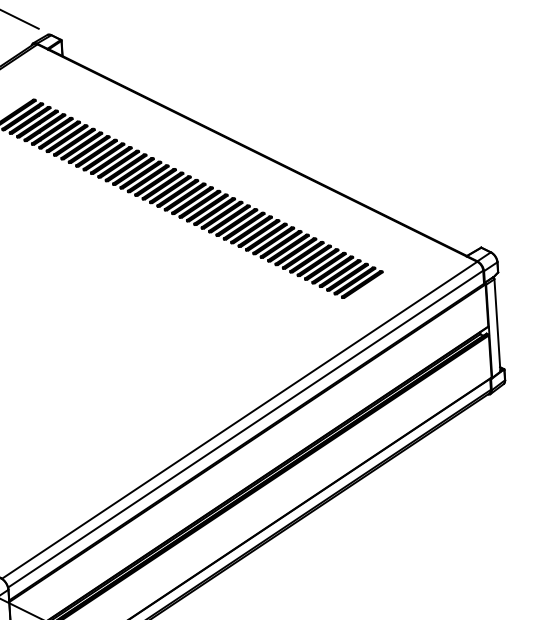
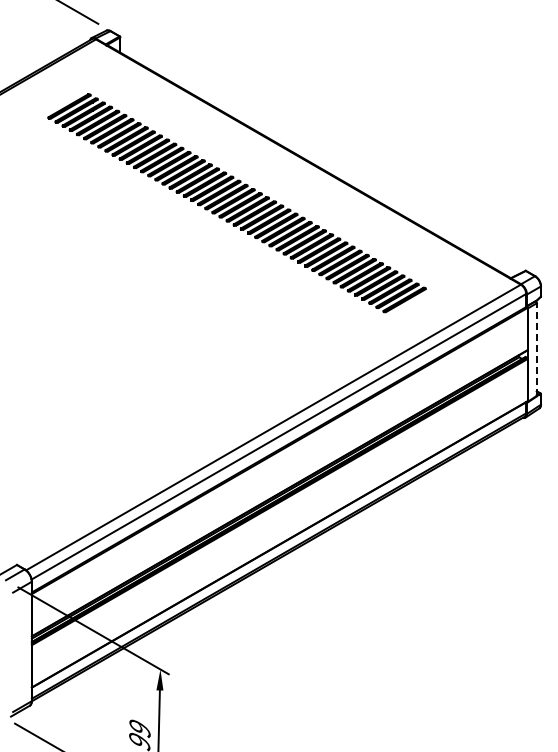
line: (497, 325) -> (536, 349), solid -> dashed

